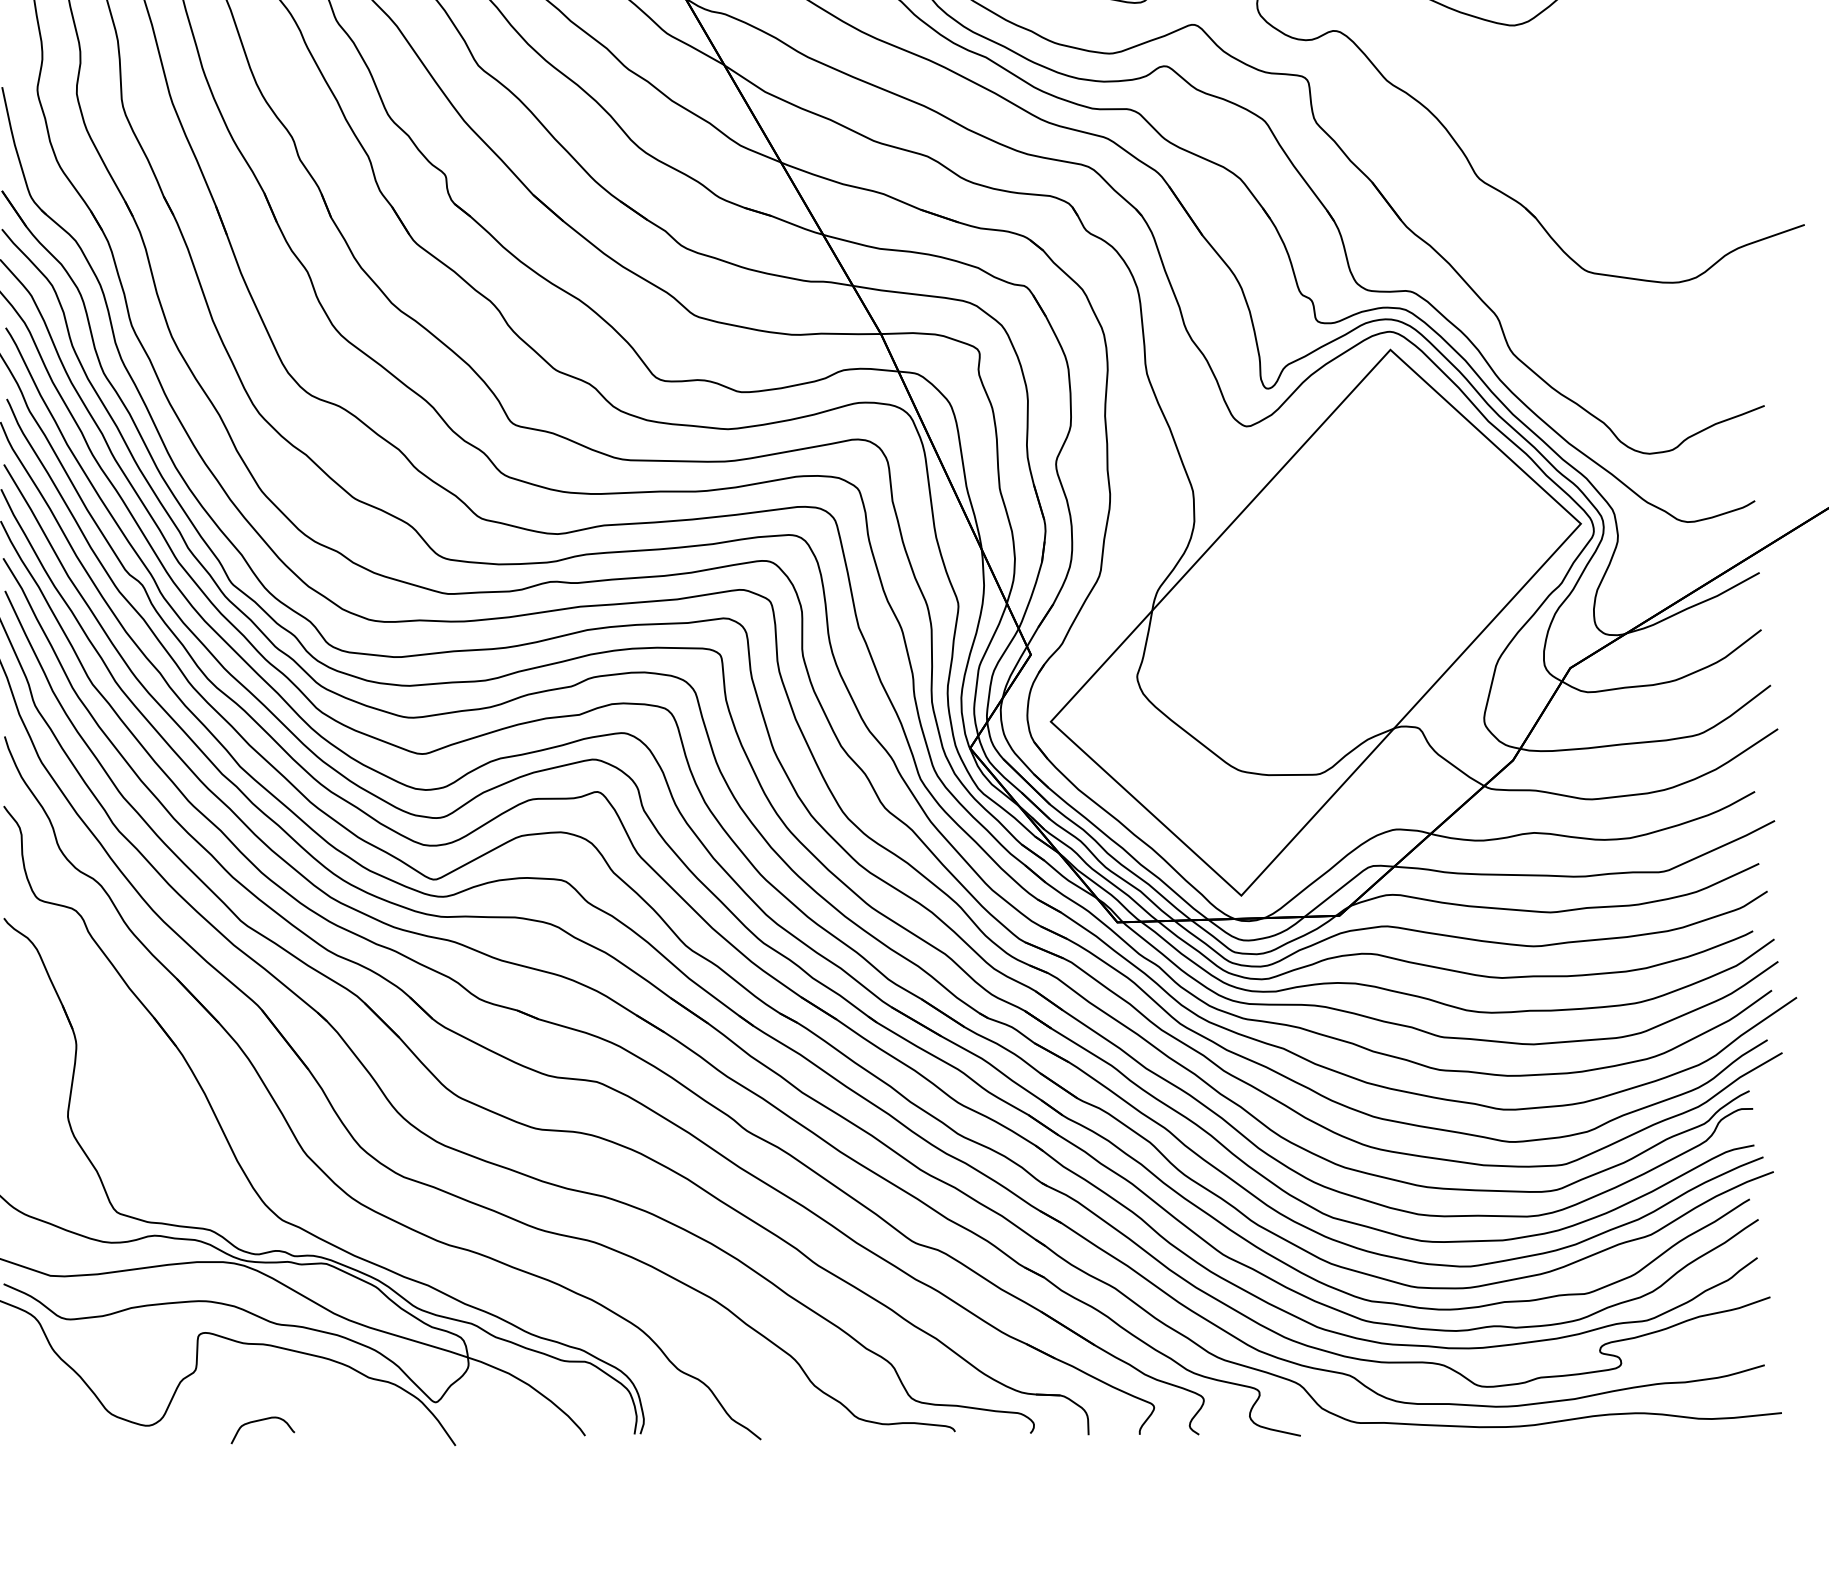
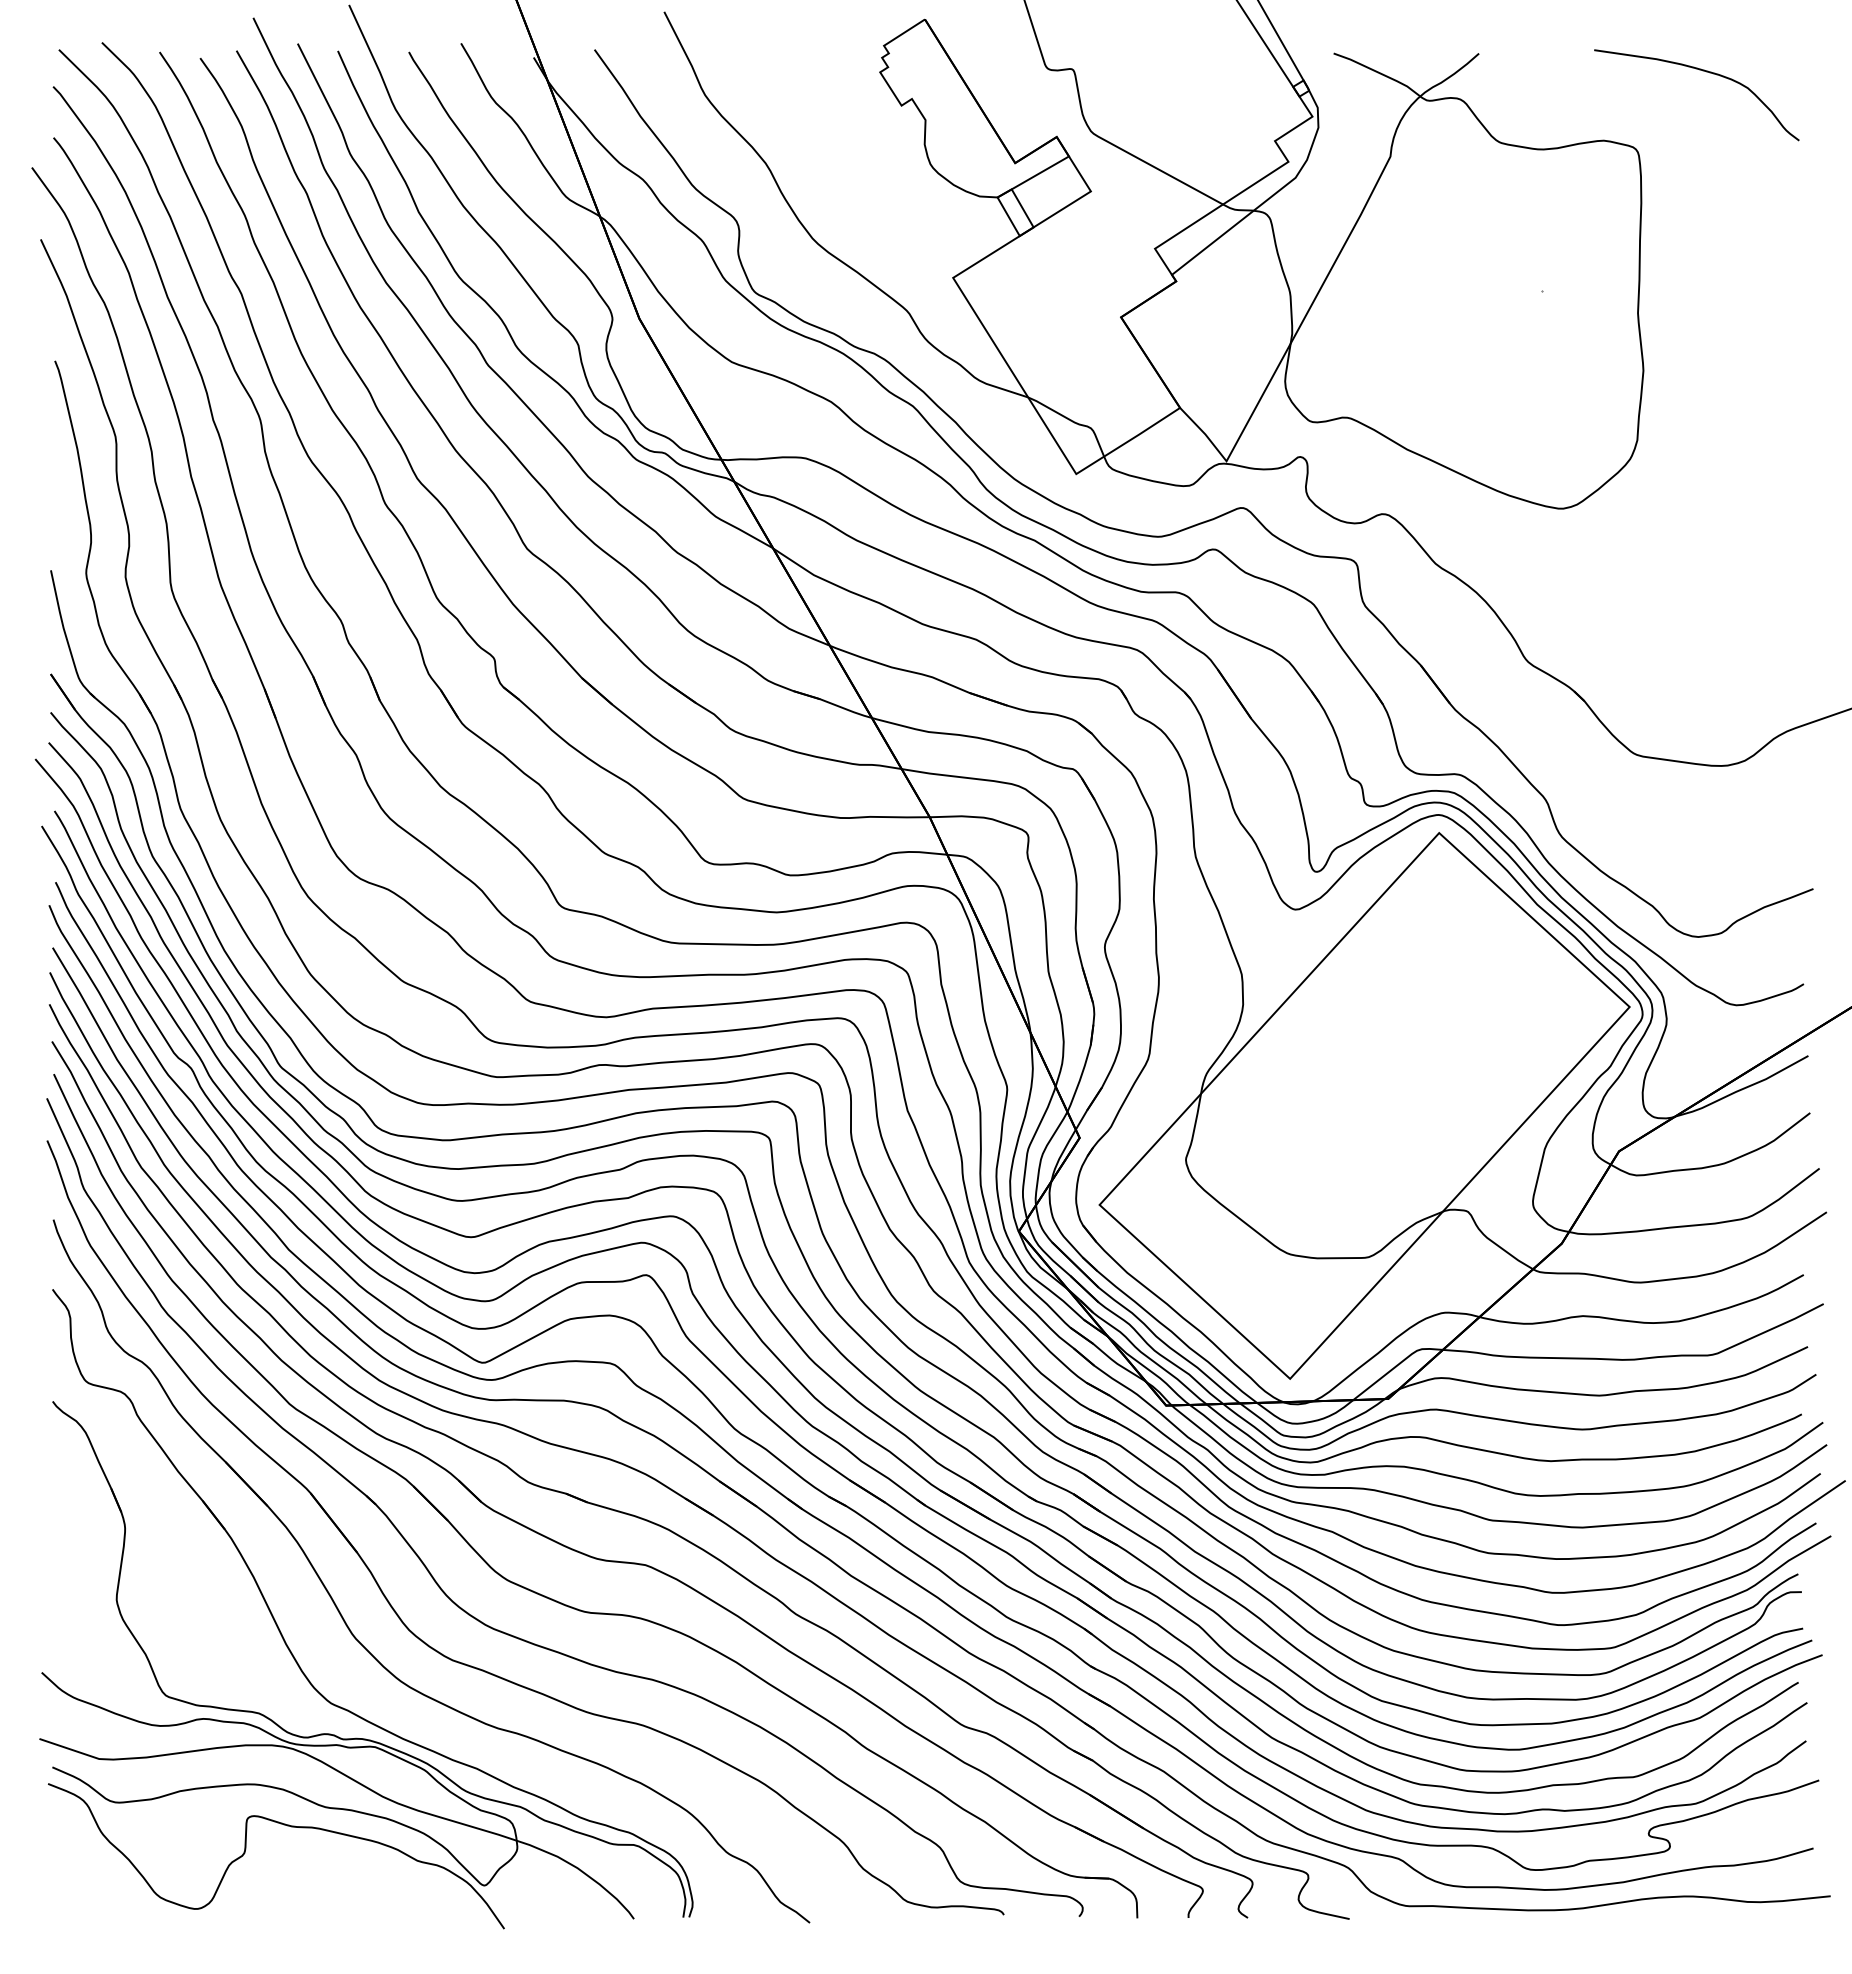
curve: (260, 1421) -> (309, 1904), removed

